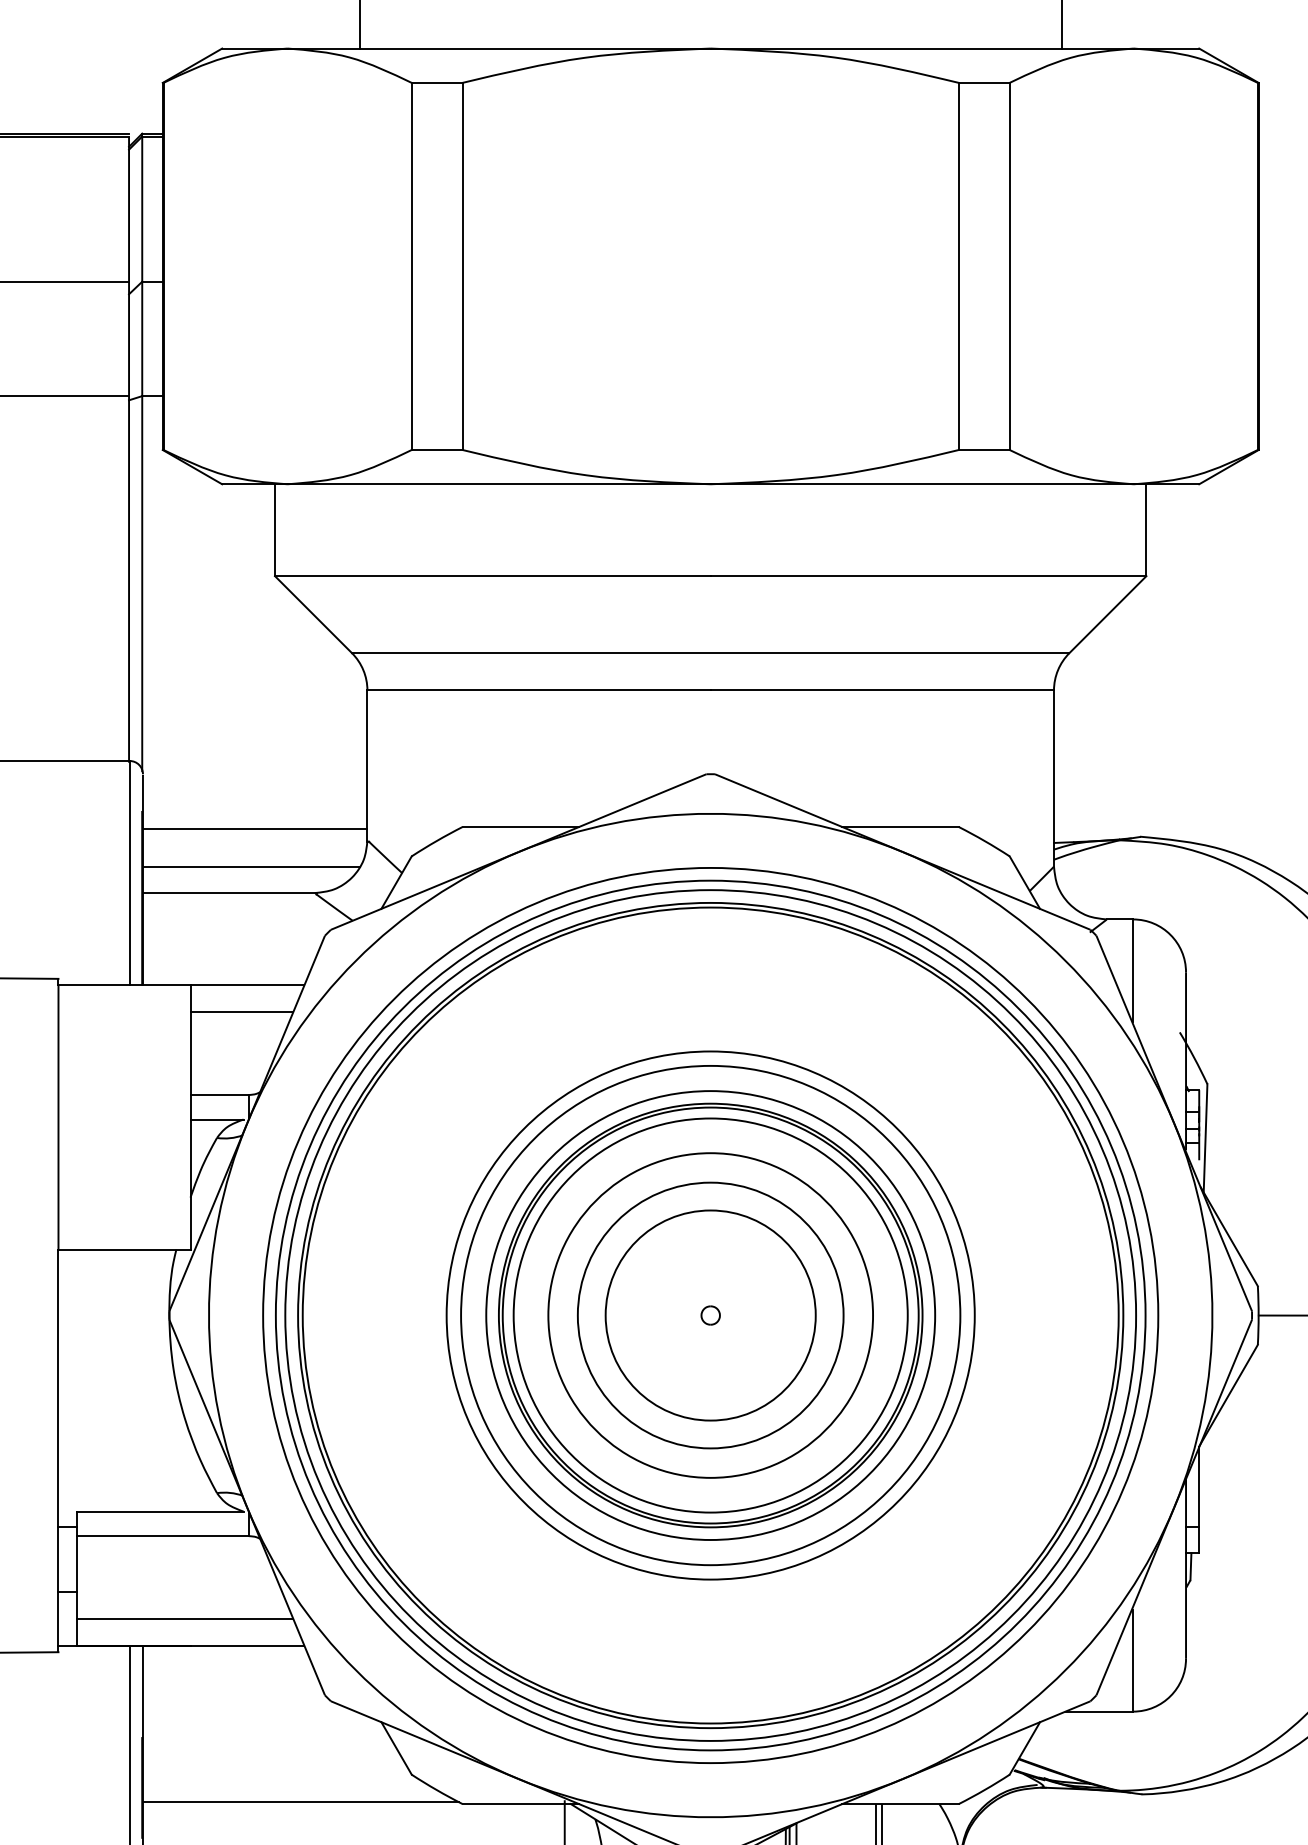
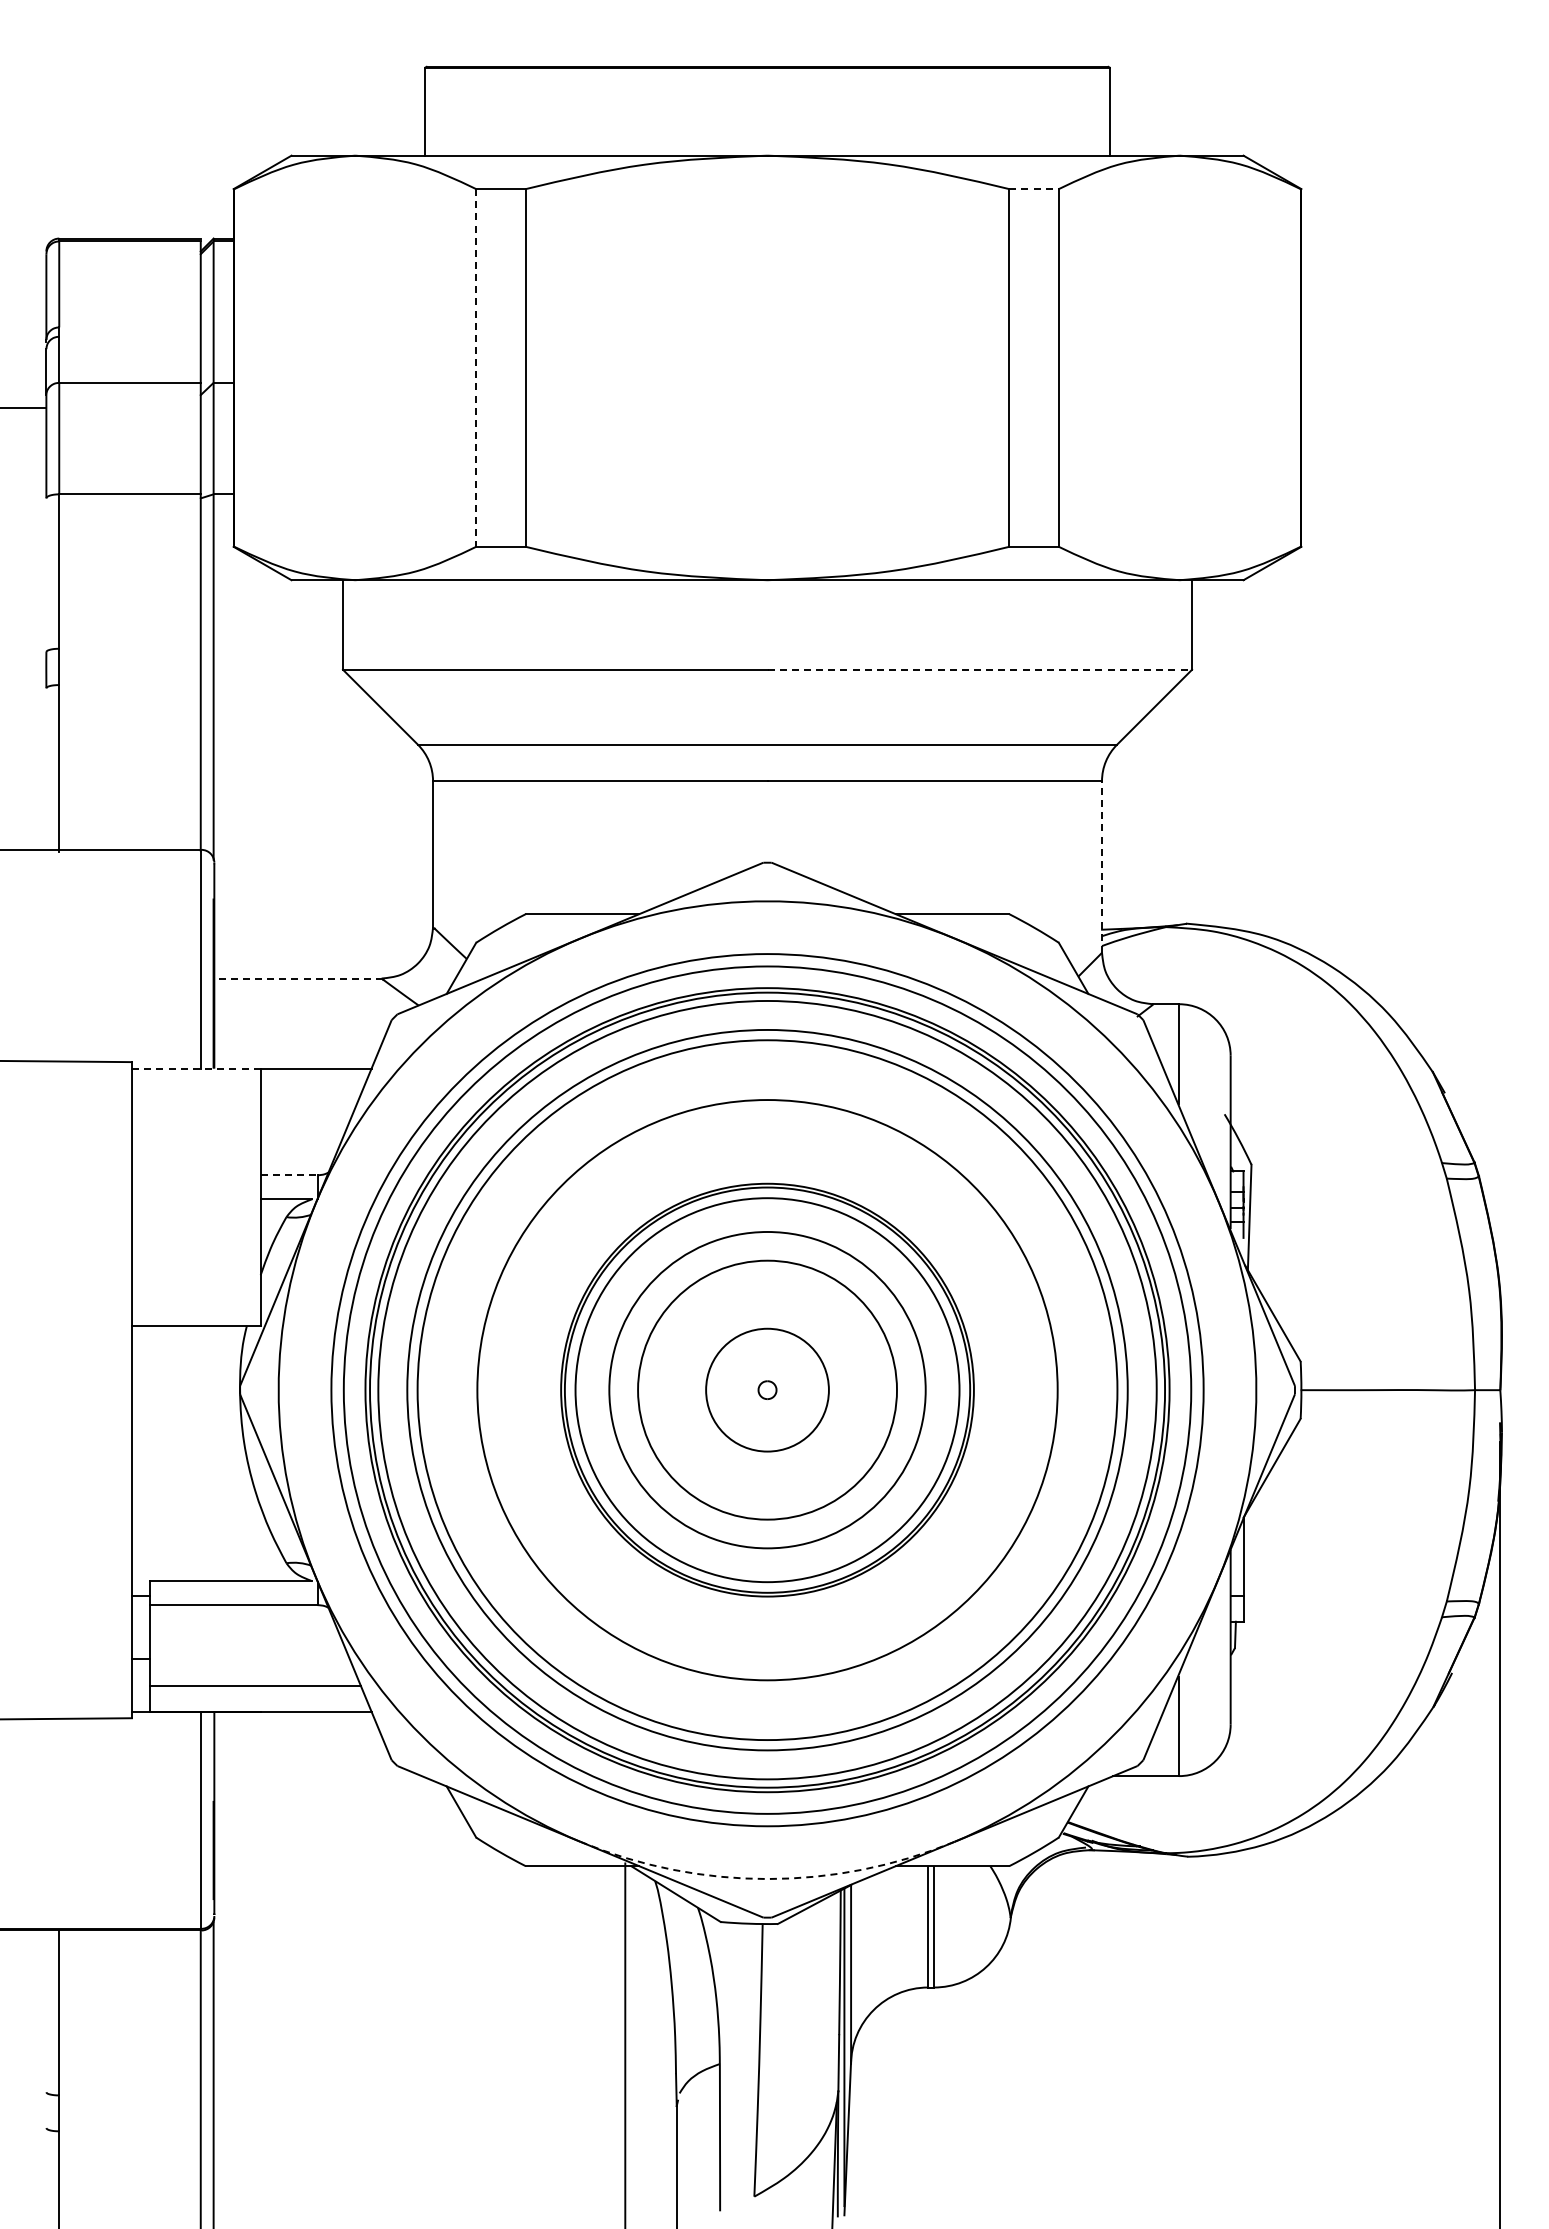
line: (984, 83) -> (1034, 189), solid -> dashed
line: (412, 265) -> (476, 367), solid -> dashed
line: (929, 575) -> (980, 669), solid -> dashed
line: (1054, 778) -> (1102, 866), solid -> dashed
line: (255, 828) -> (323, 915), removed
line: (250, 867) -> (319, 953), removed
line: (229, 893) -> (298, 978), solid -> dashed
line: (123, 985) -> (195, 1068), solid -> dashed
line: (241, 1012) -> (310, 1094), removed
line: (220, 1095) -> (289, 1175), solid -> dashed
circle: (710, 1314) -> (767, 1389), size x0.6
circle: (710, 1314) -> (767, 1389), size x0.7
circle: (710, 1314) -> (767, 1389), size x1.4
circle: (710, 1314) -> (767, 1389), size x1.6
circle: (710, 1314) -> (767, 1389), size x1.6
line: (301, 1802) -> (368, 1864), removed
arc: (710, 1817) -> (767, 1879), solid -> dashed

